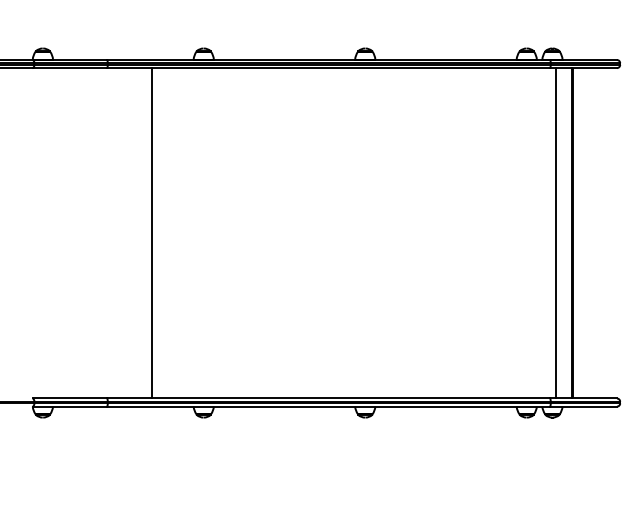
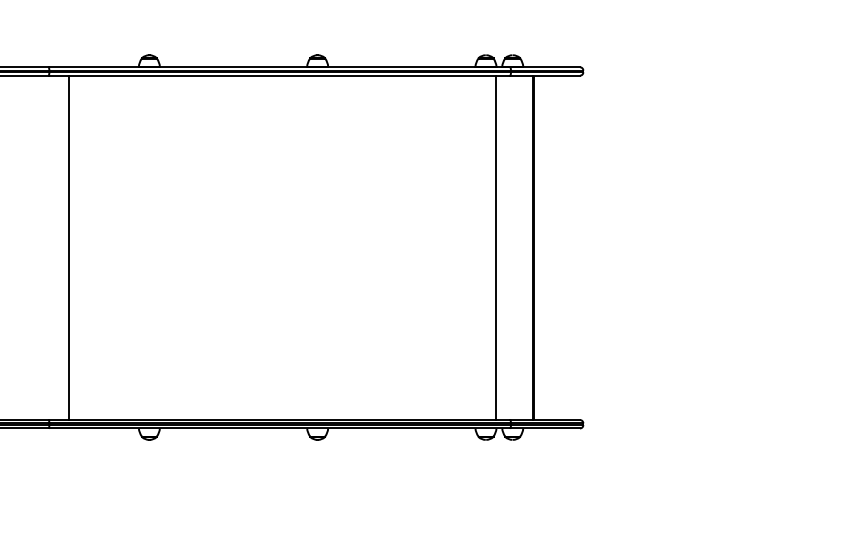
line: (152, 232) -> (69, 247), moved
line: (556, 232) -> (495, 247), moved

